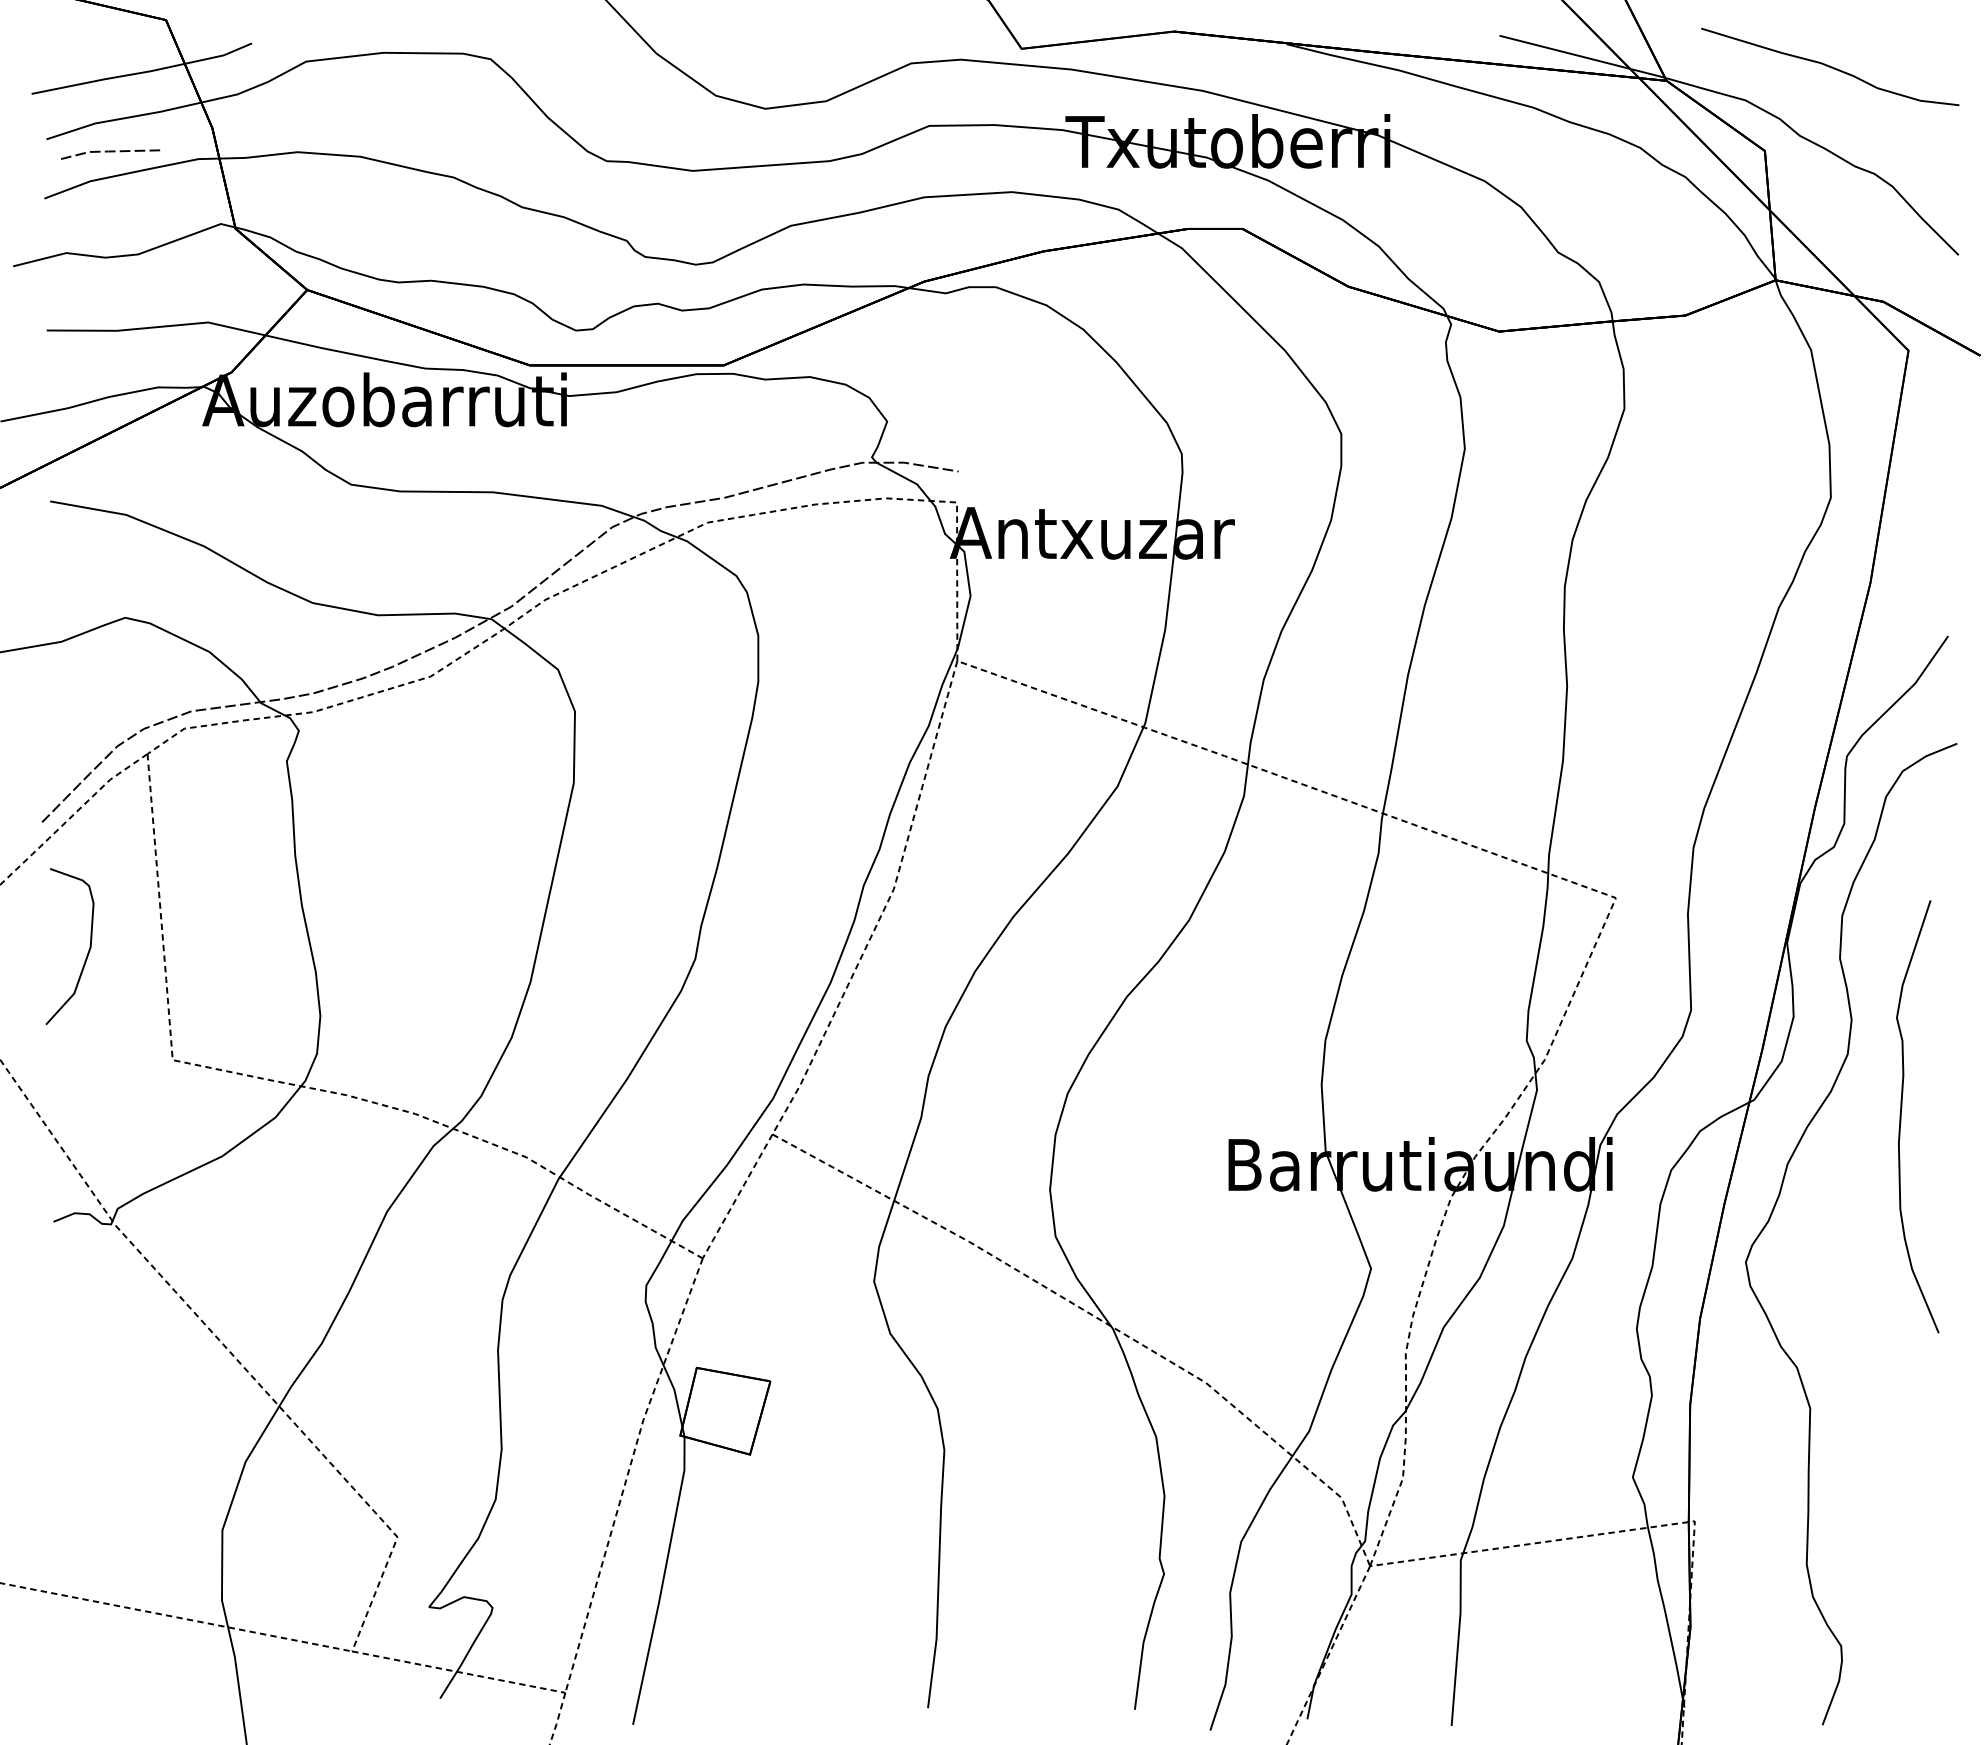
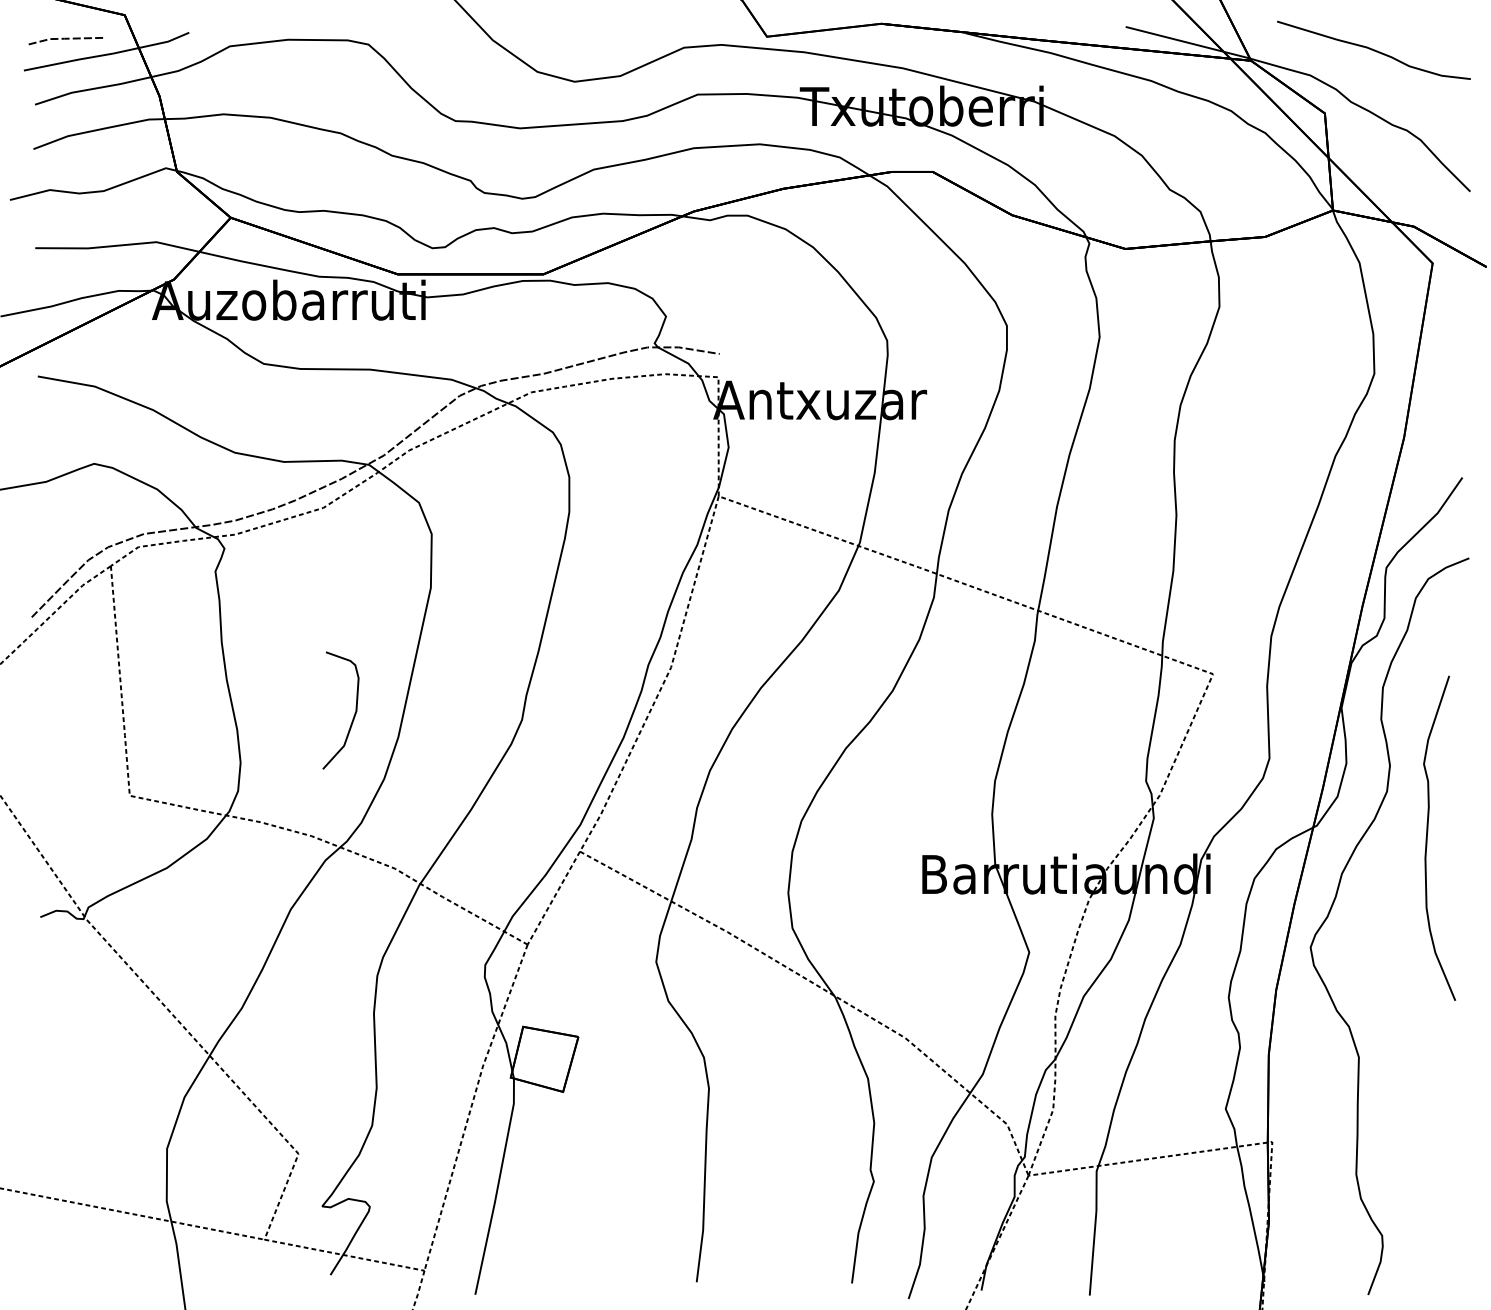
line: (110, 152) -> (65, 39), moved
curve: (87, 952) -> (354, 715), moved

